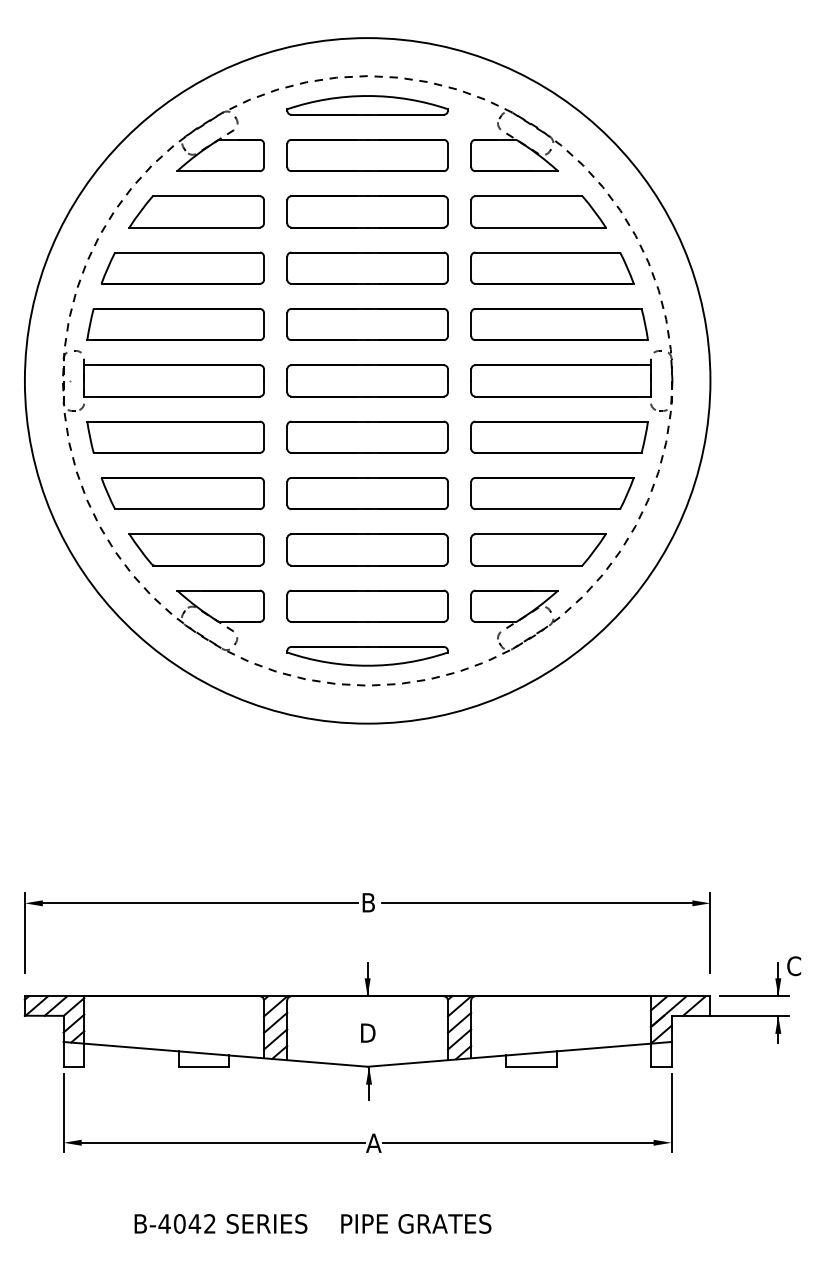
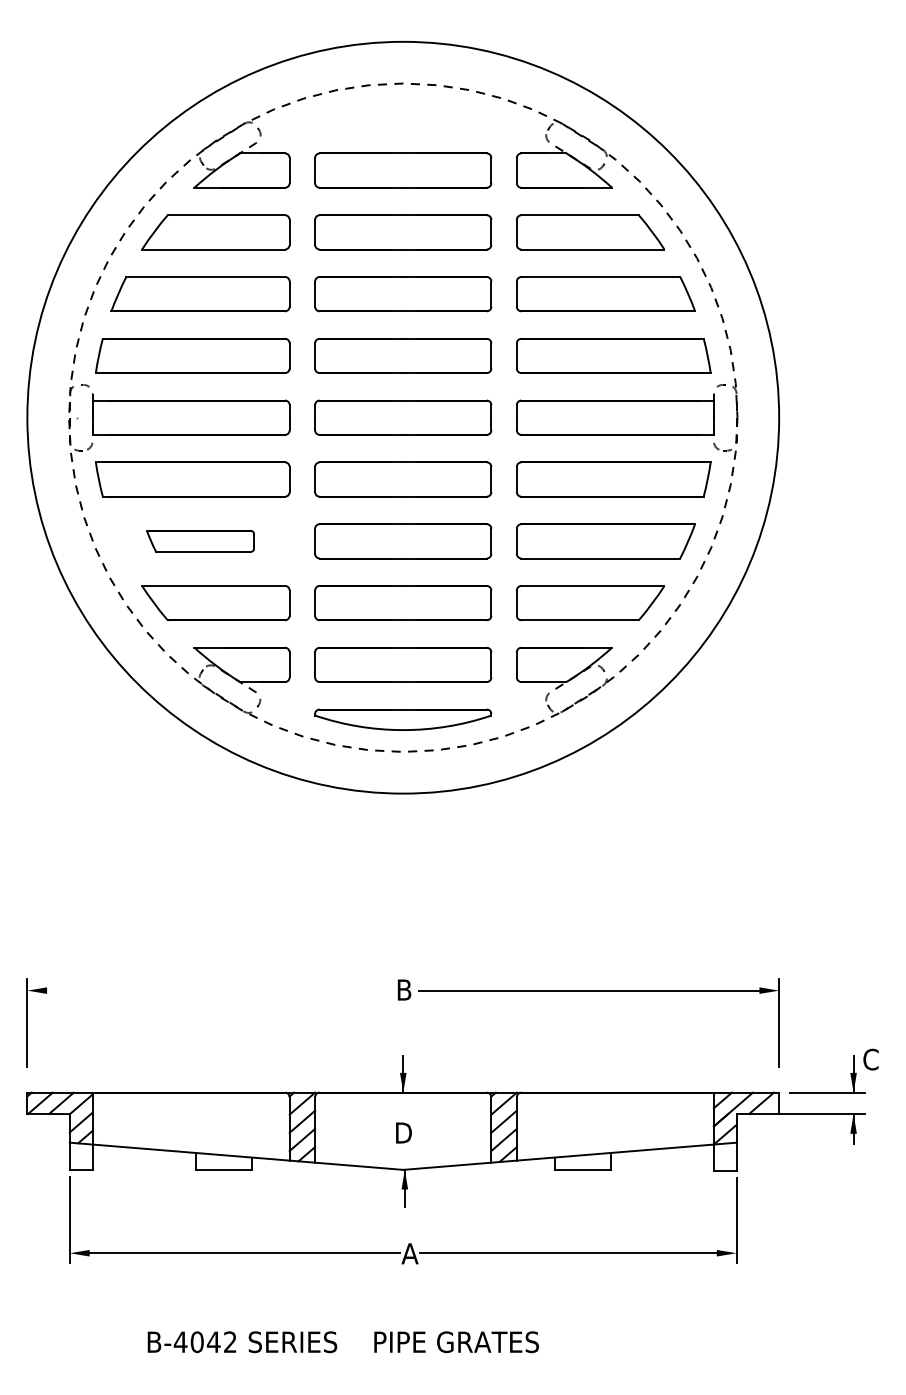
part: (367, 105) -> (403, 115), removed
part: (182, 493) -> (200, 541), size x0.6
line: (200, 903) -> (219, 990), removed

